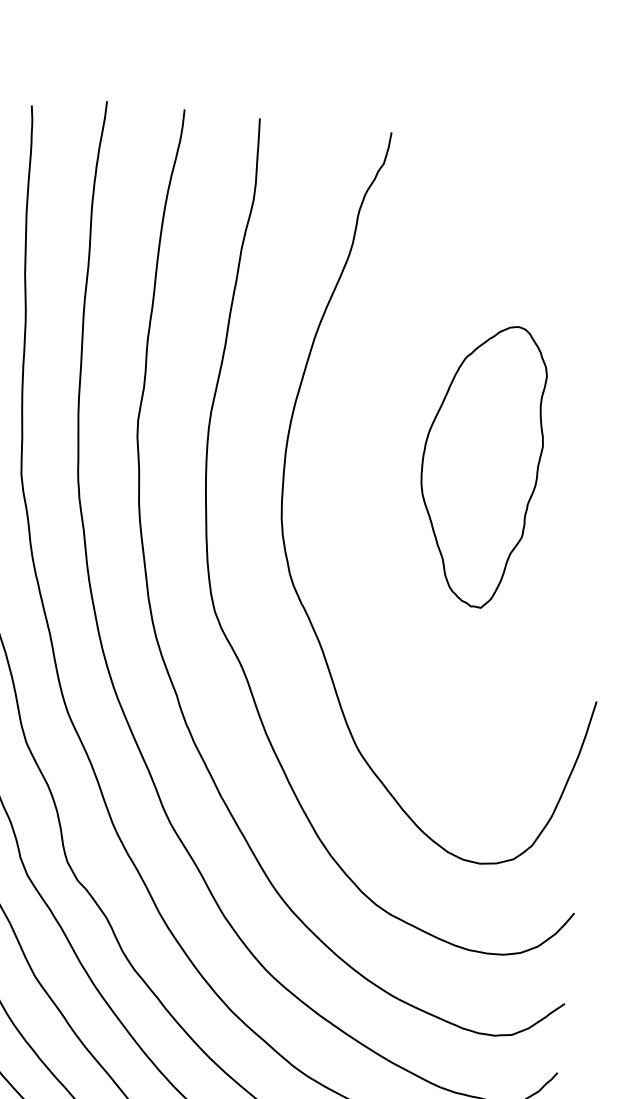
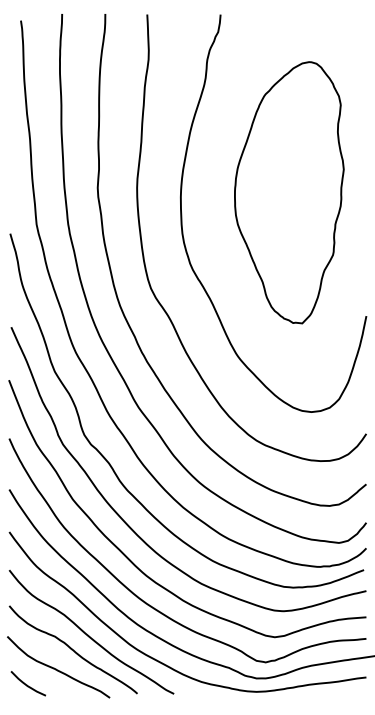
part: (481, 464) -> (289, 192), size x1.67

